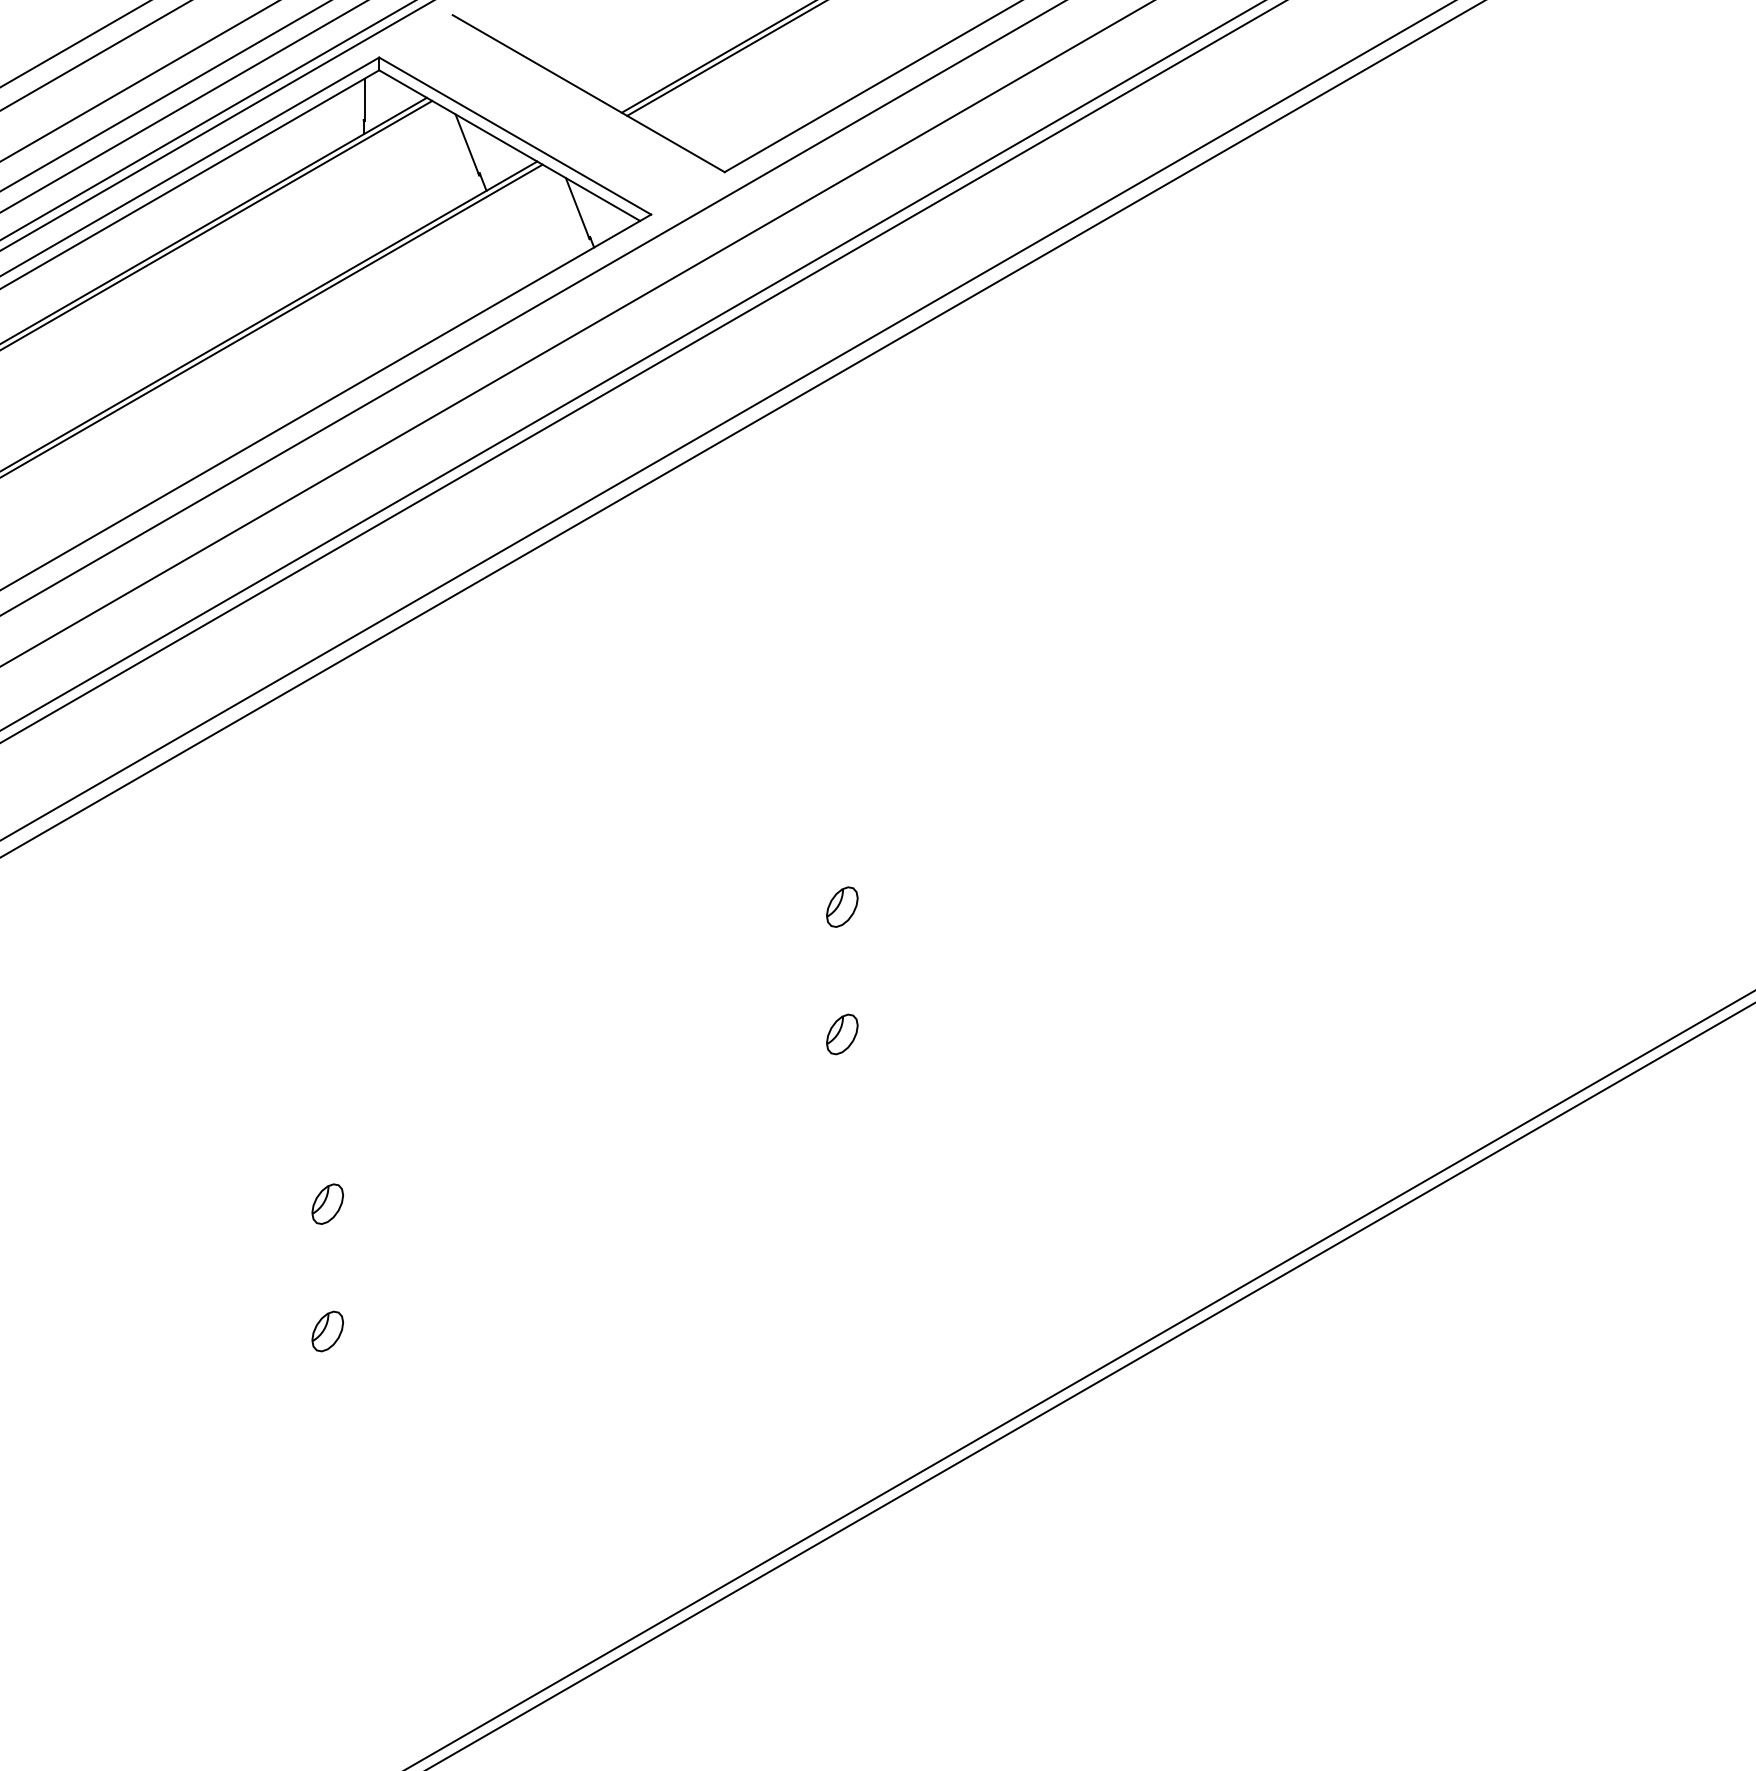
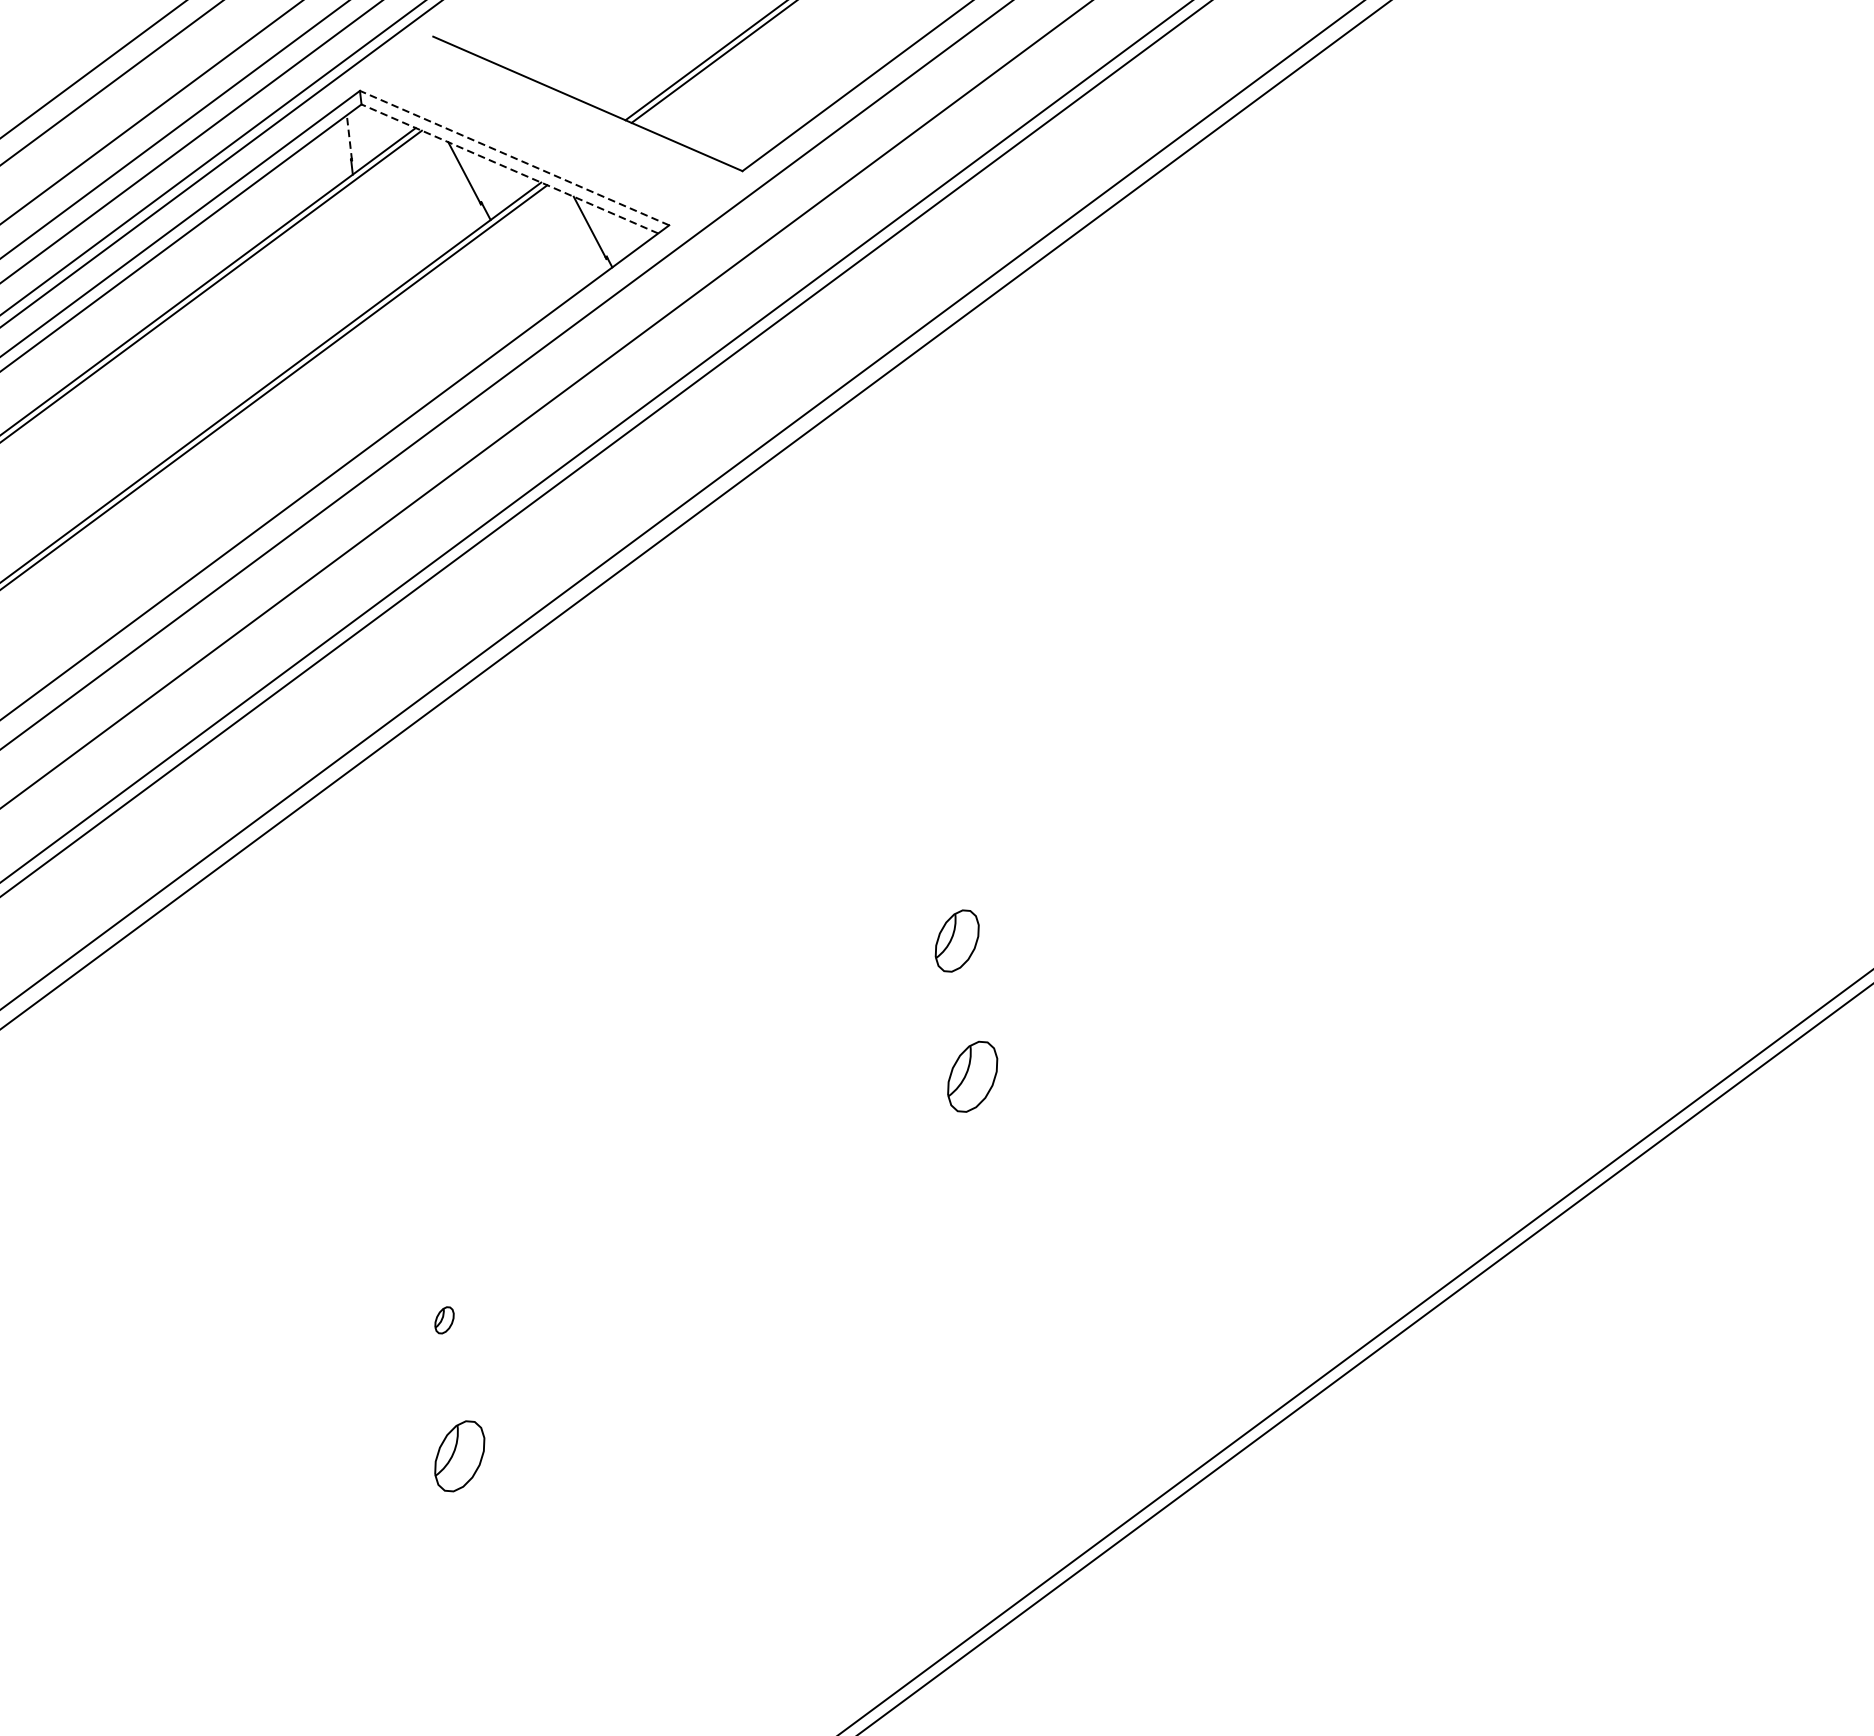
line: (364, 99) -> (349, 137), solid -> dashed
line: (514, 135) -> (513, 157), solid -> dashed
line: (509, 145) -> (509, 168), solid -> dashed
part: (842, 906) -> (957, 940), size x1.4
part: (842, 1034) -> (972, 1076), size x1.6
part: (327, 1203) -> (444, 1319), size x0.6
part: (327, 1331) -> (459, 1456), size x1.6

